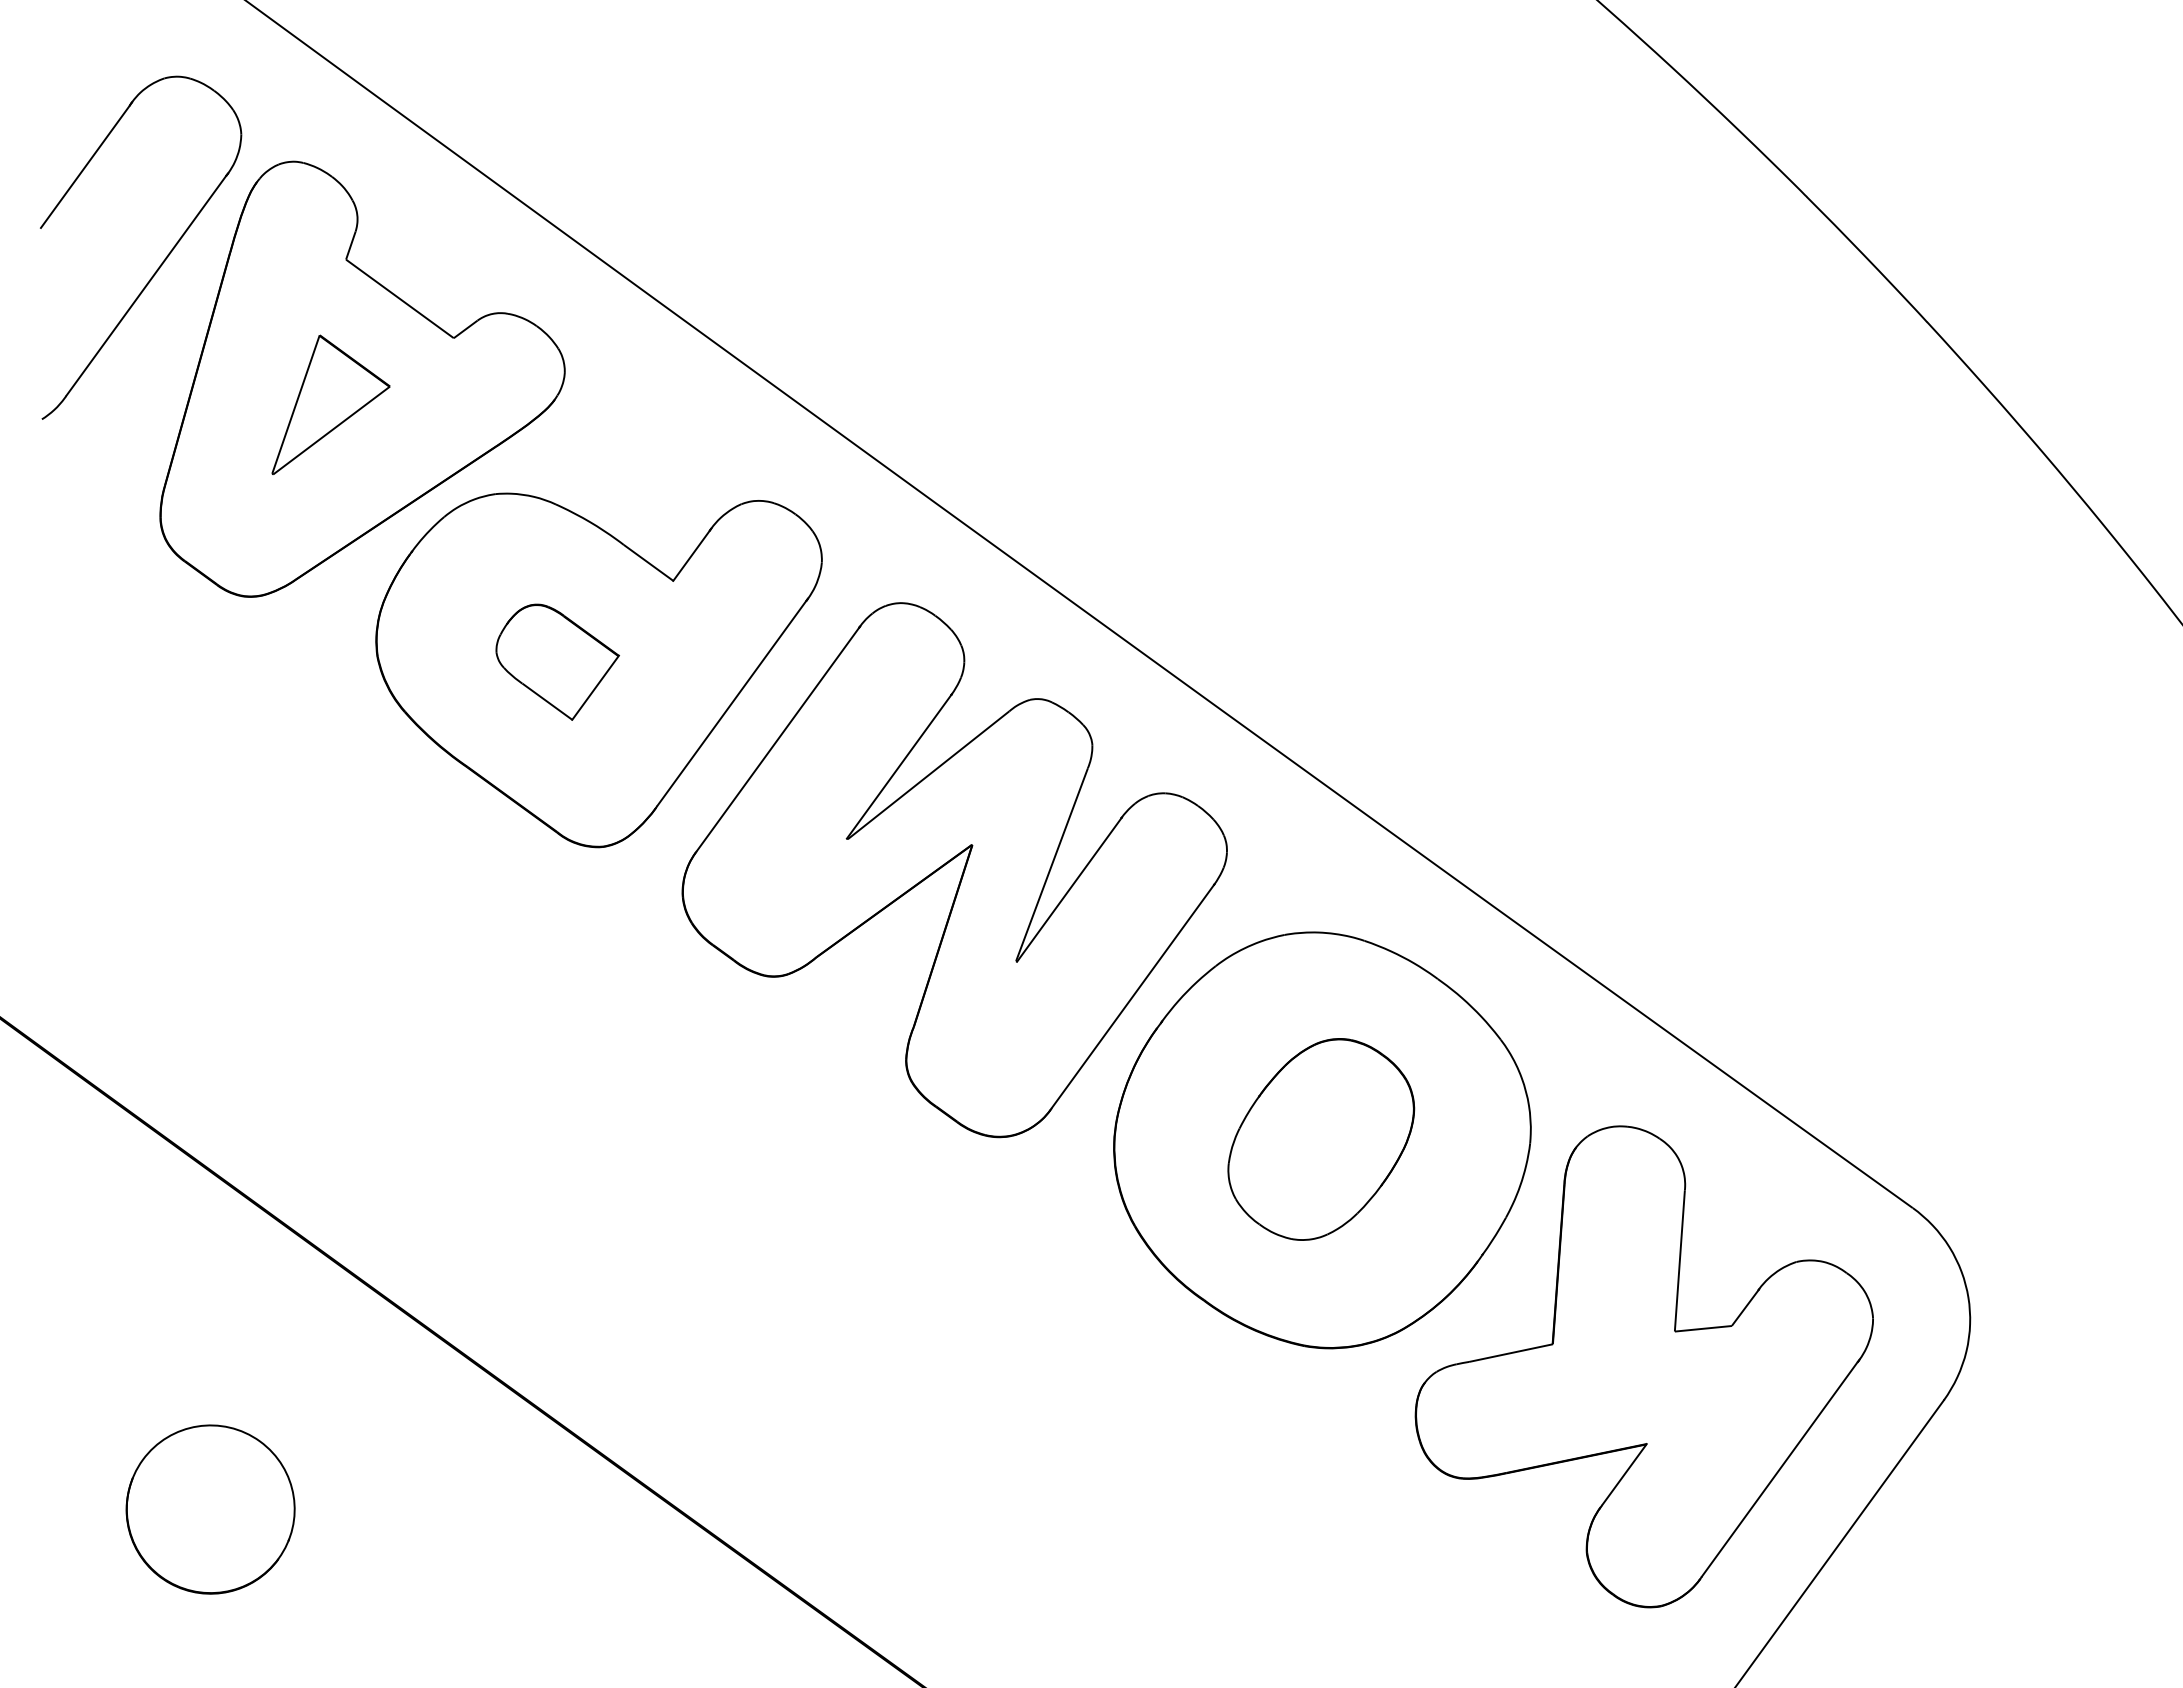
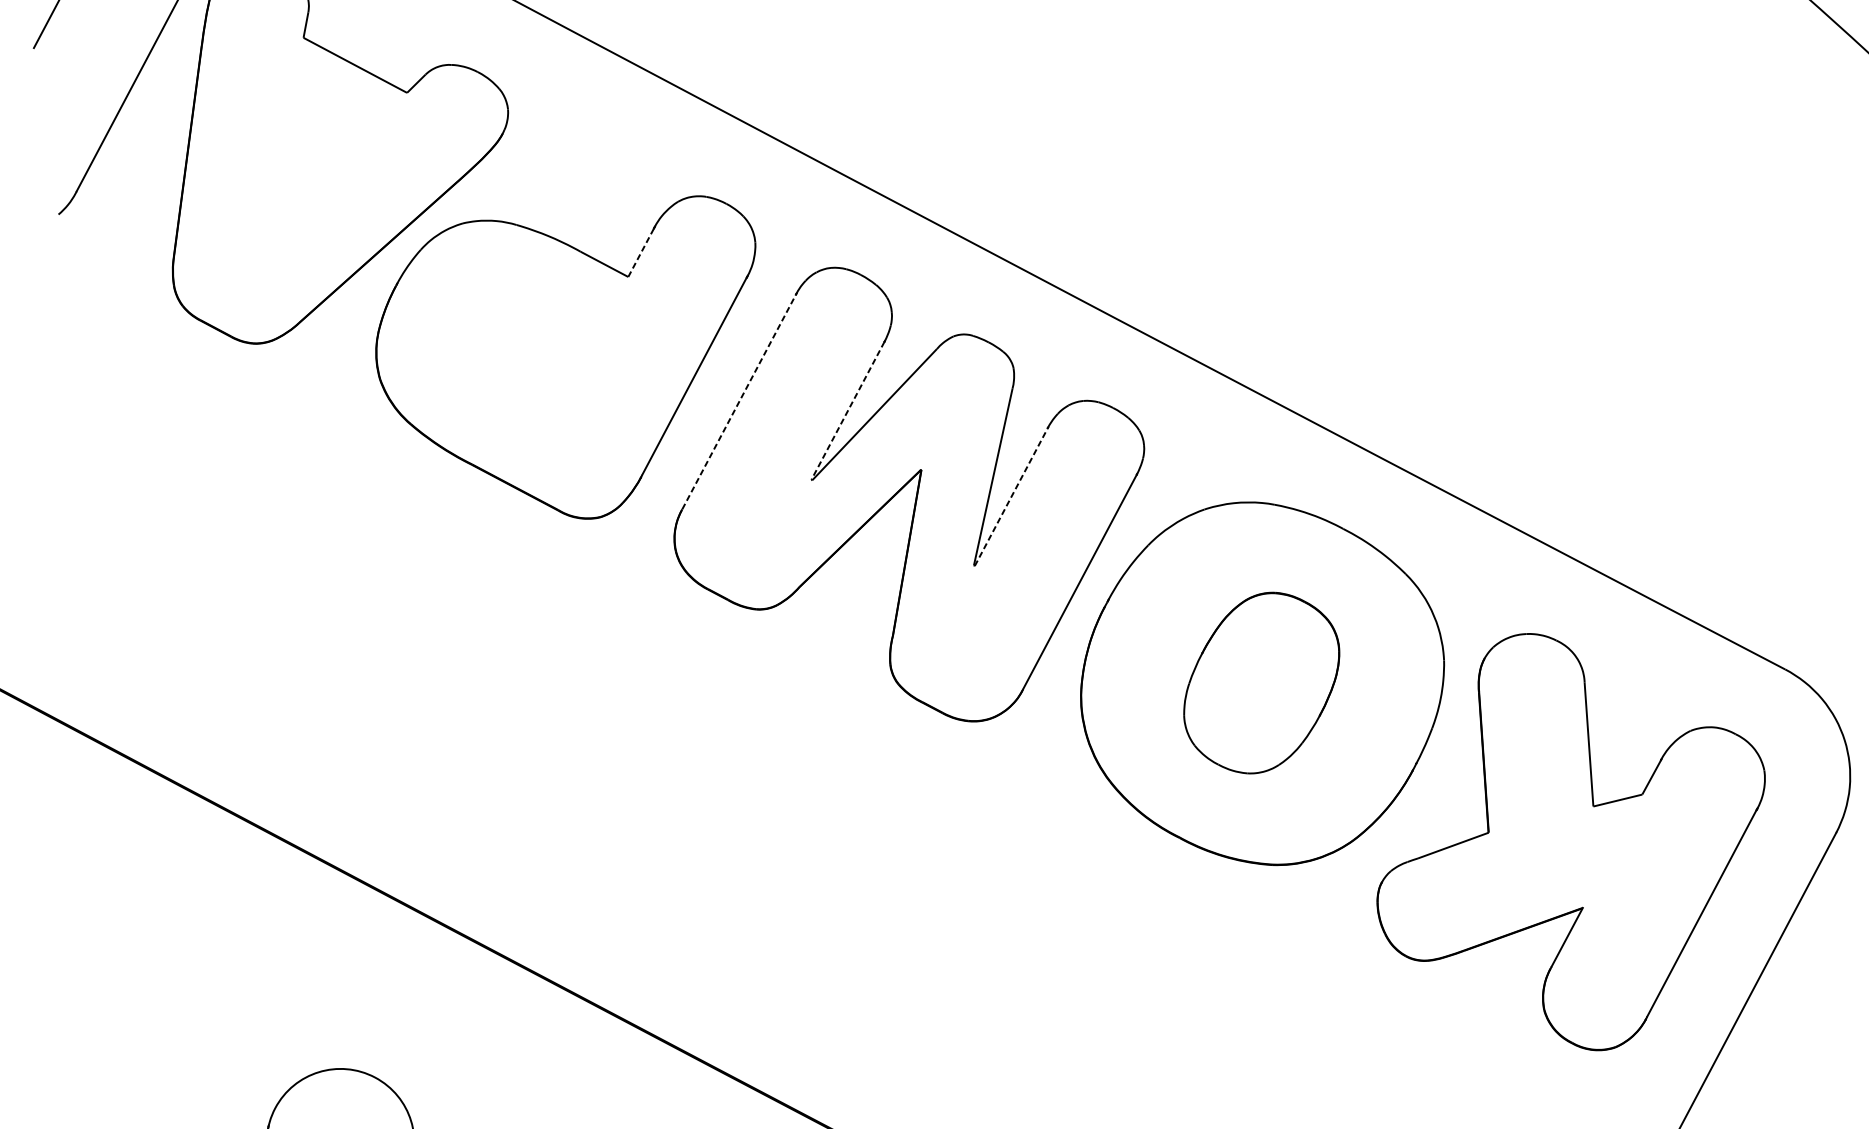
part: (330, 404) -> (307, 165), removed
line: (691, 555) -> (640, 252), solid -> dashed
part: (557, 661) -> (537, 361), removed
line: (777, 739) -> (738, 402), solid -> dashed
line: (899, 766) -> (848, 410), solid -> dashed
line: (1069, 889) -> (1011, 496), solid -> dashed

